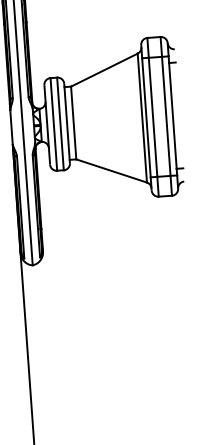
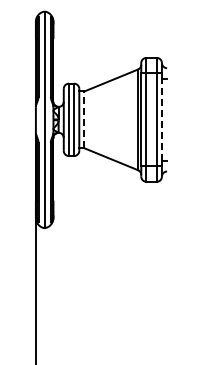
line: (172, 115) -> (161, 119), solid -> dashed
line: (73, 122) -> (84, 119), solid -> dashed

